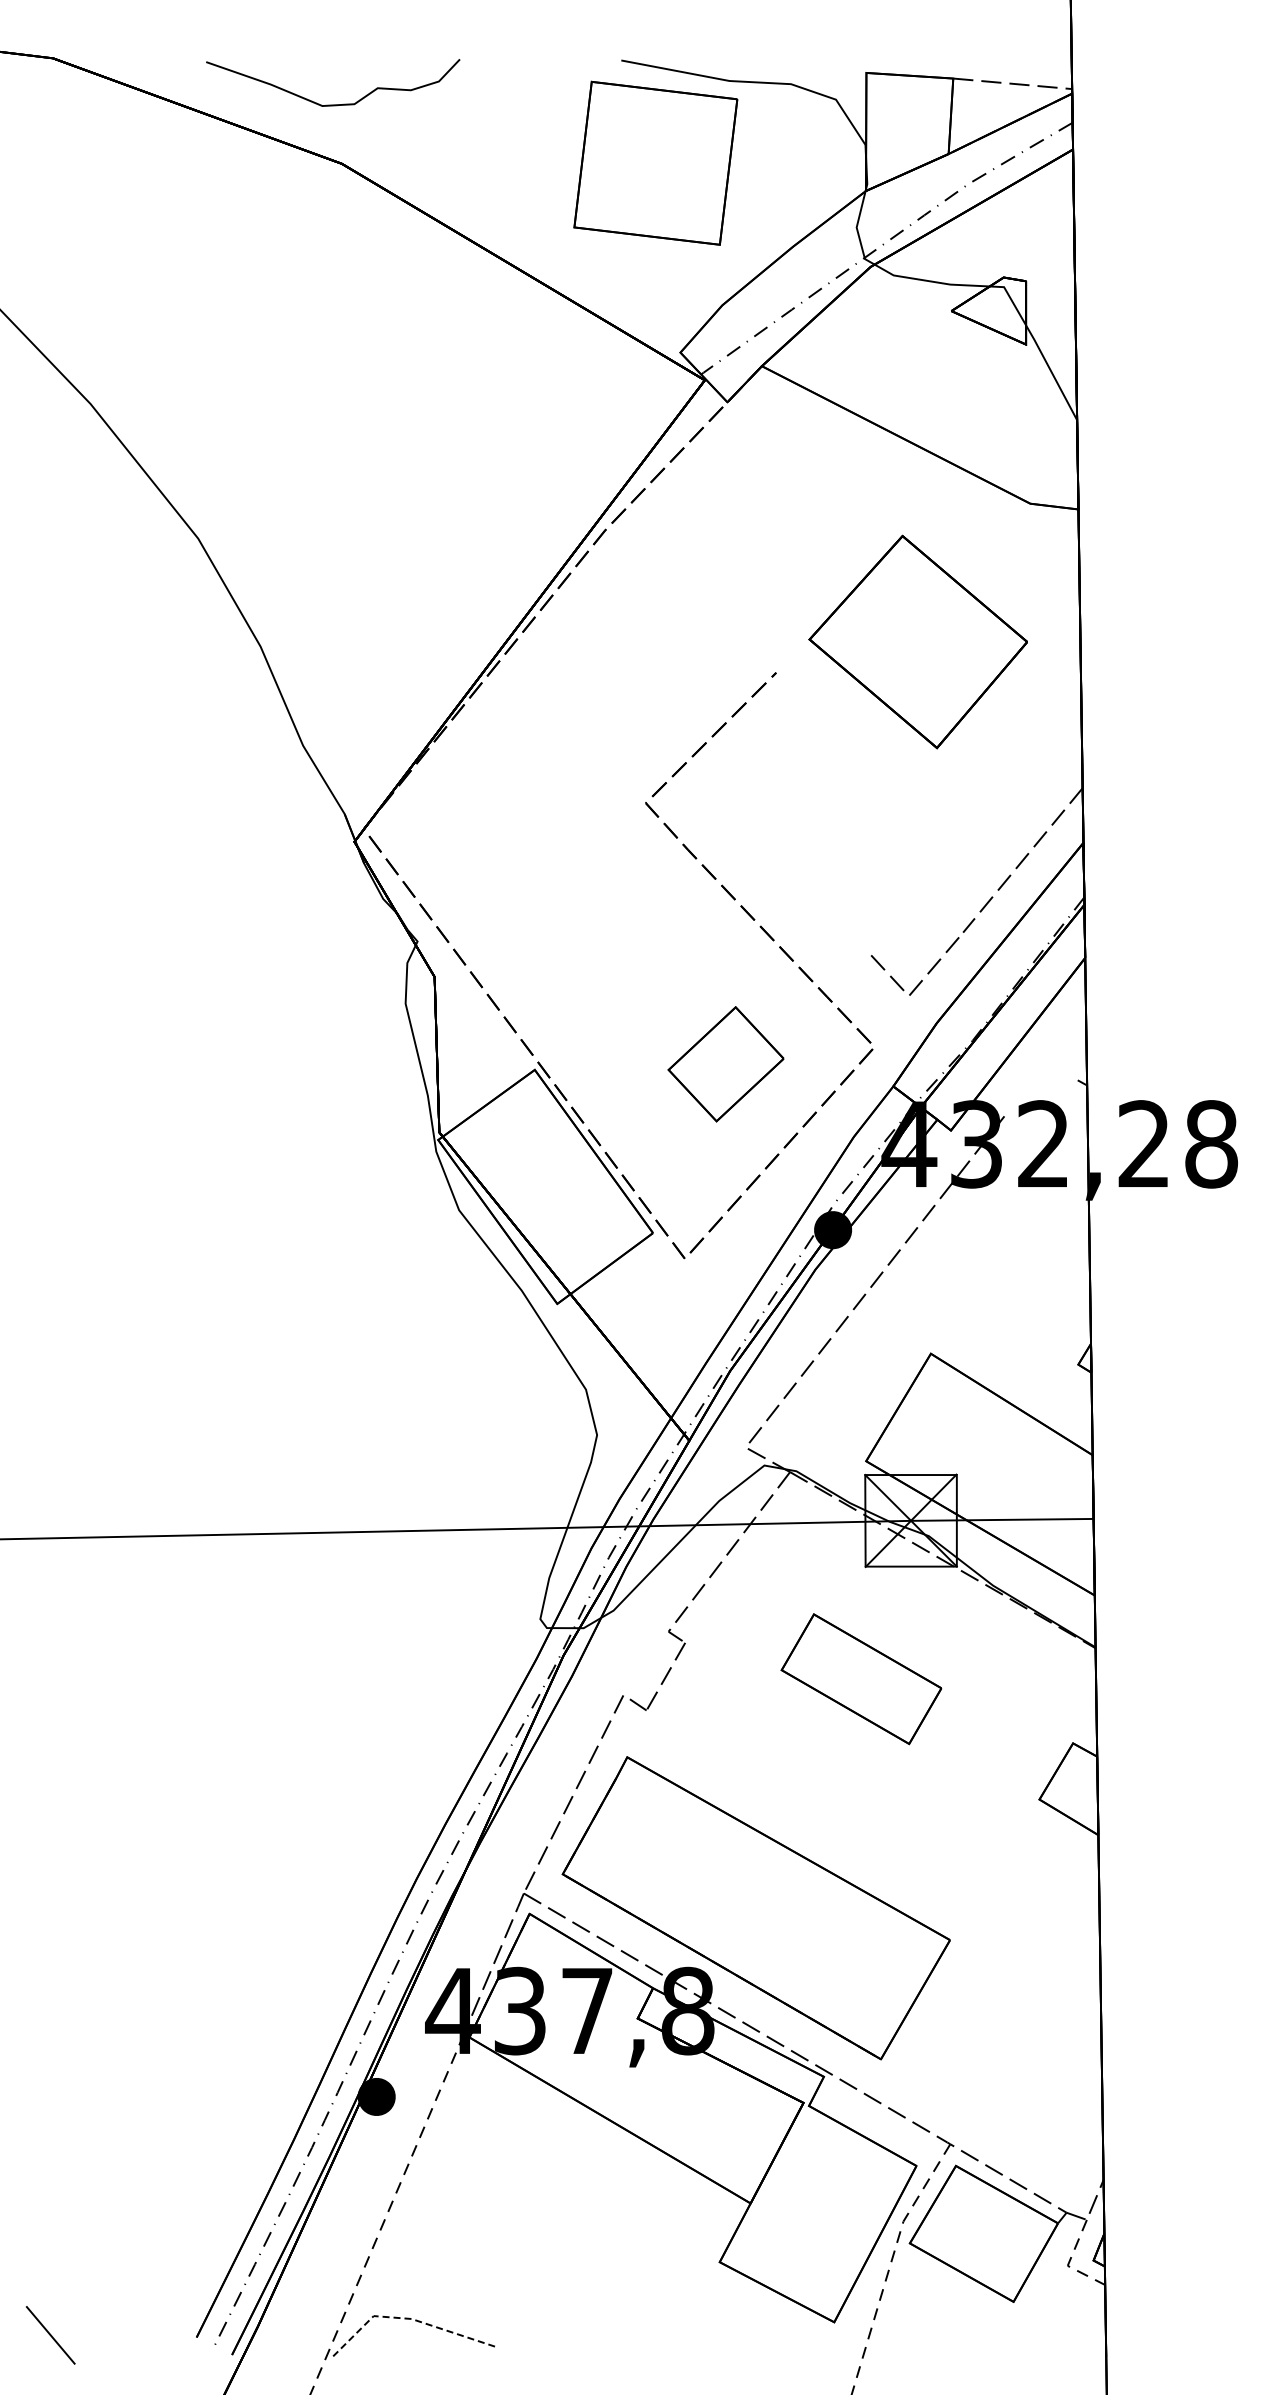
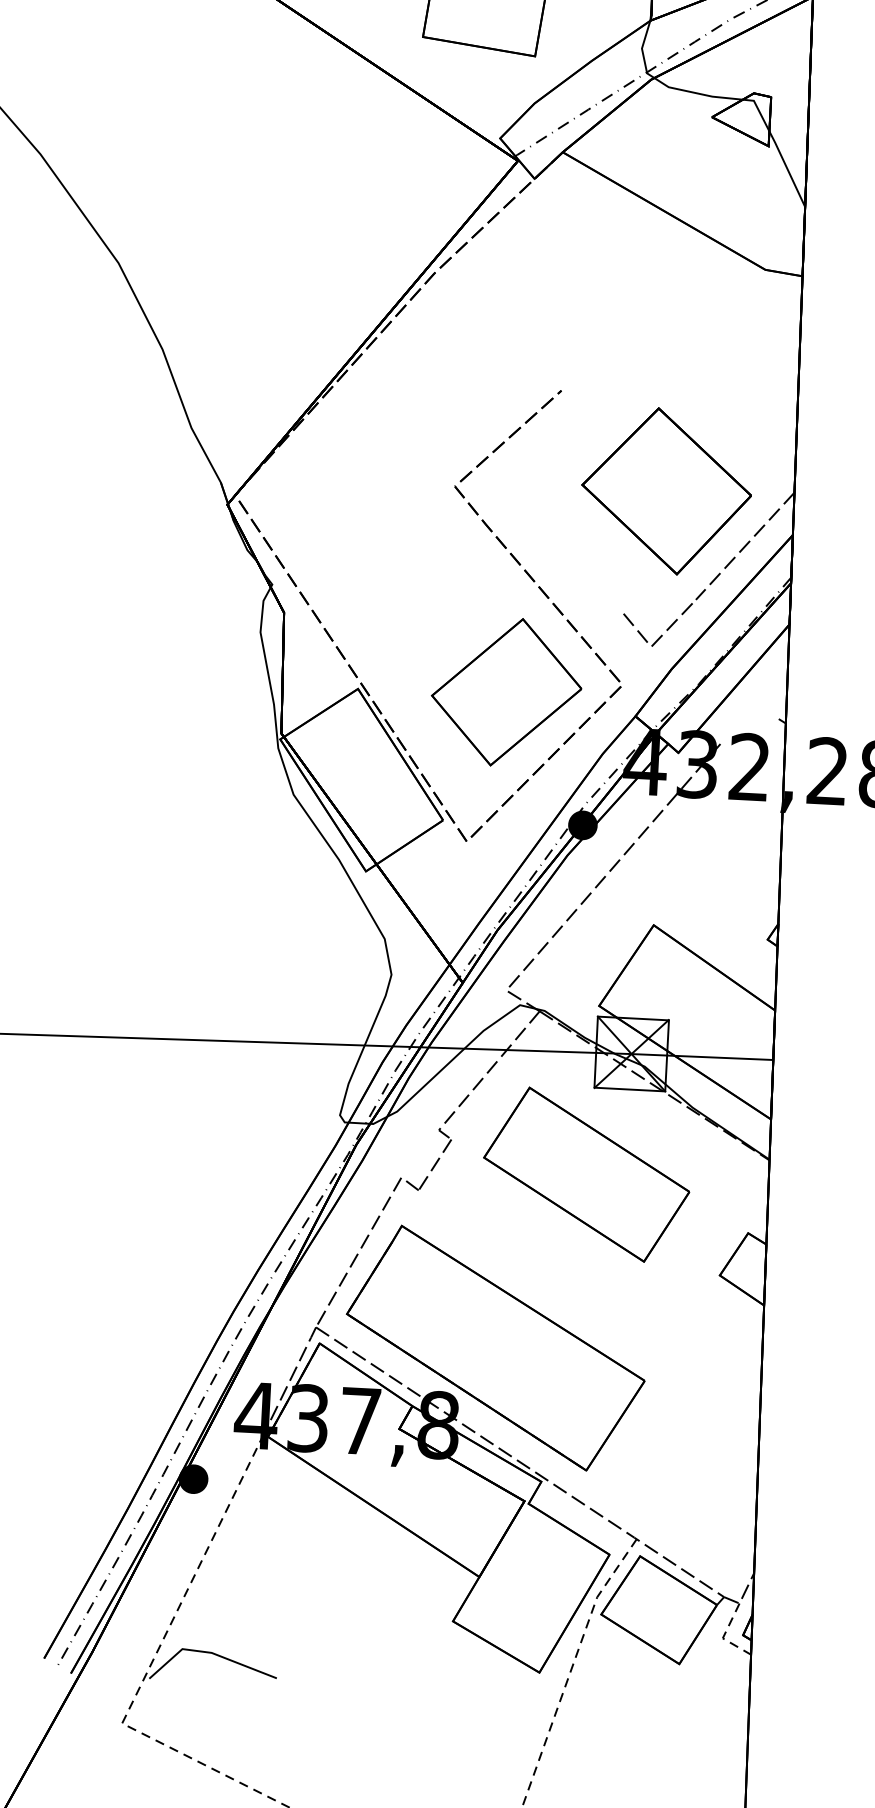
part: (917, 641) -> (666, 490), moved
part: (725, 1064) -> (506, 692), size x1.67
part: (861, 1679) -> (586, 1175), size x1.67
line: (409, 2318) -> (210, 1652), dashed -> solid

